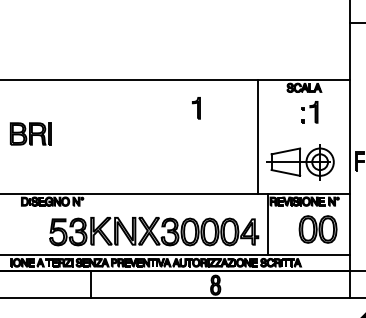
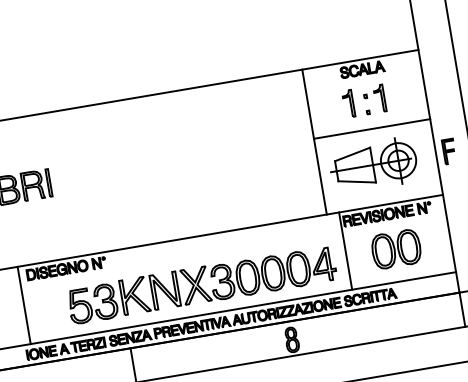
part: (196, 108) -> (348, 104), moved
line: (303, 134) -> (371, 129), added
line: (15, 223) -> (23, 304), added
part: (317, 229) -> (395, 249), moved

